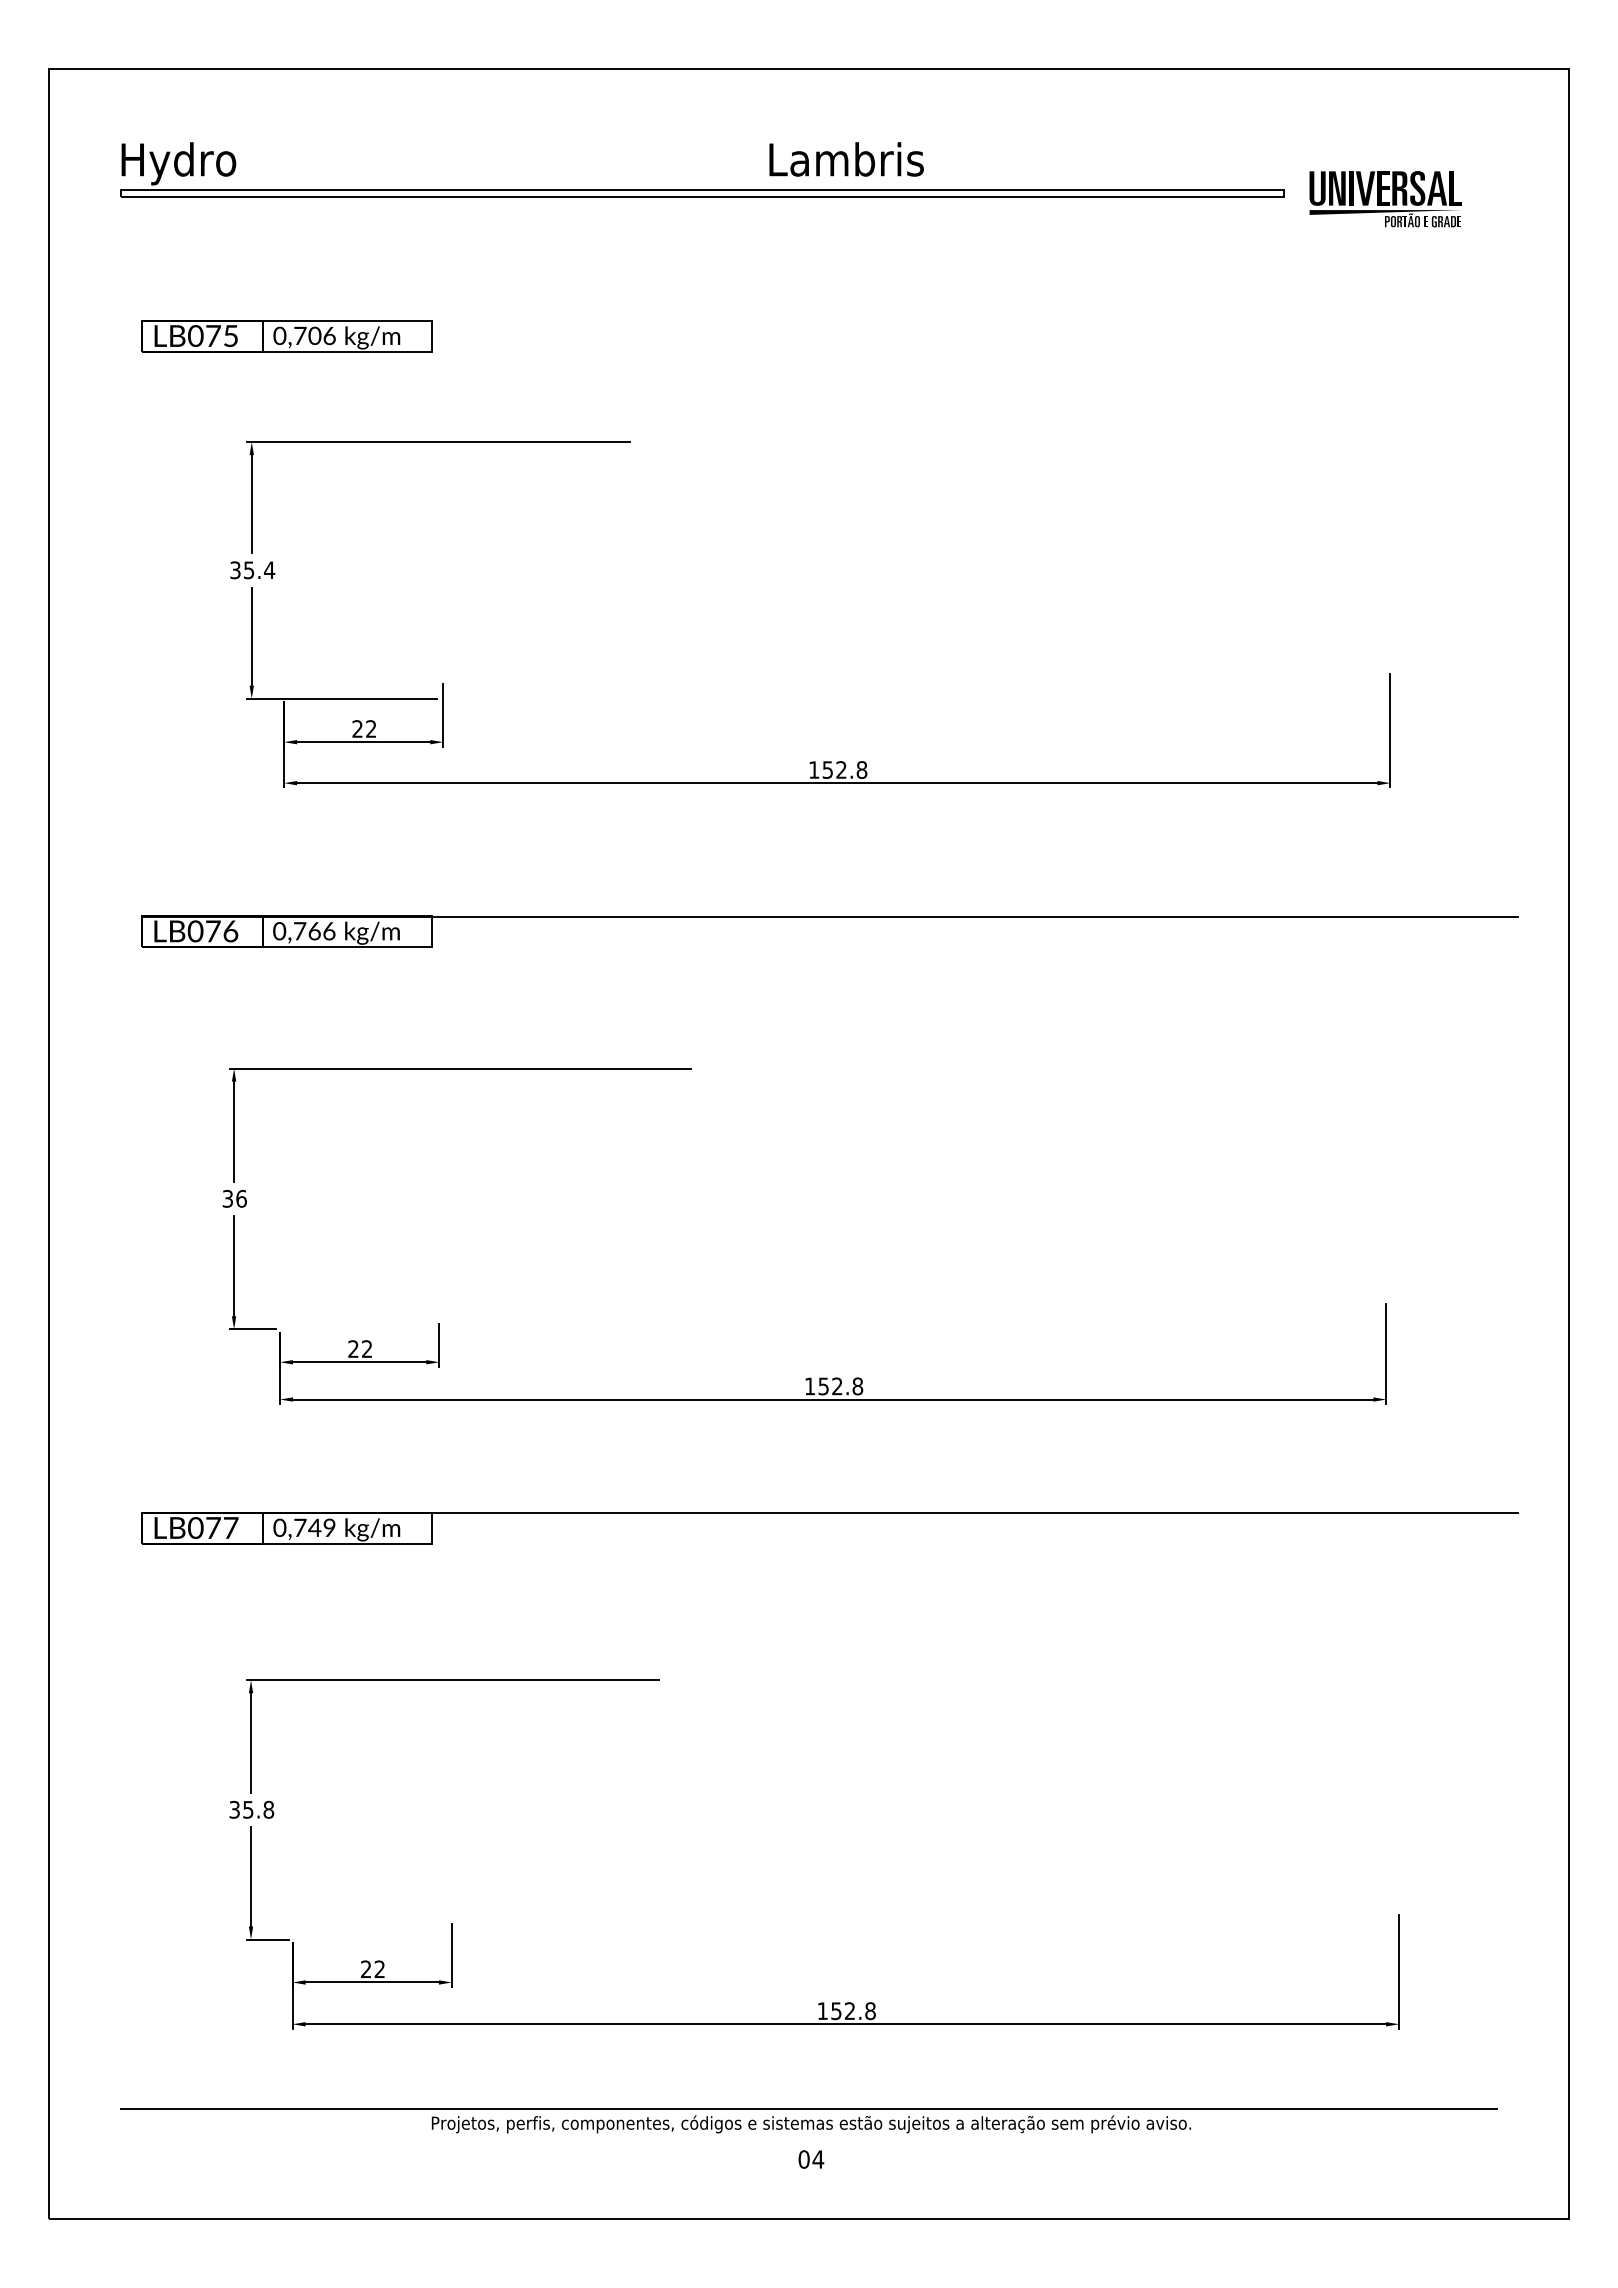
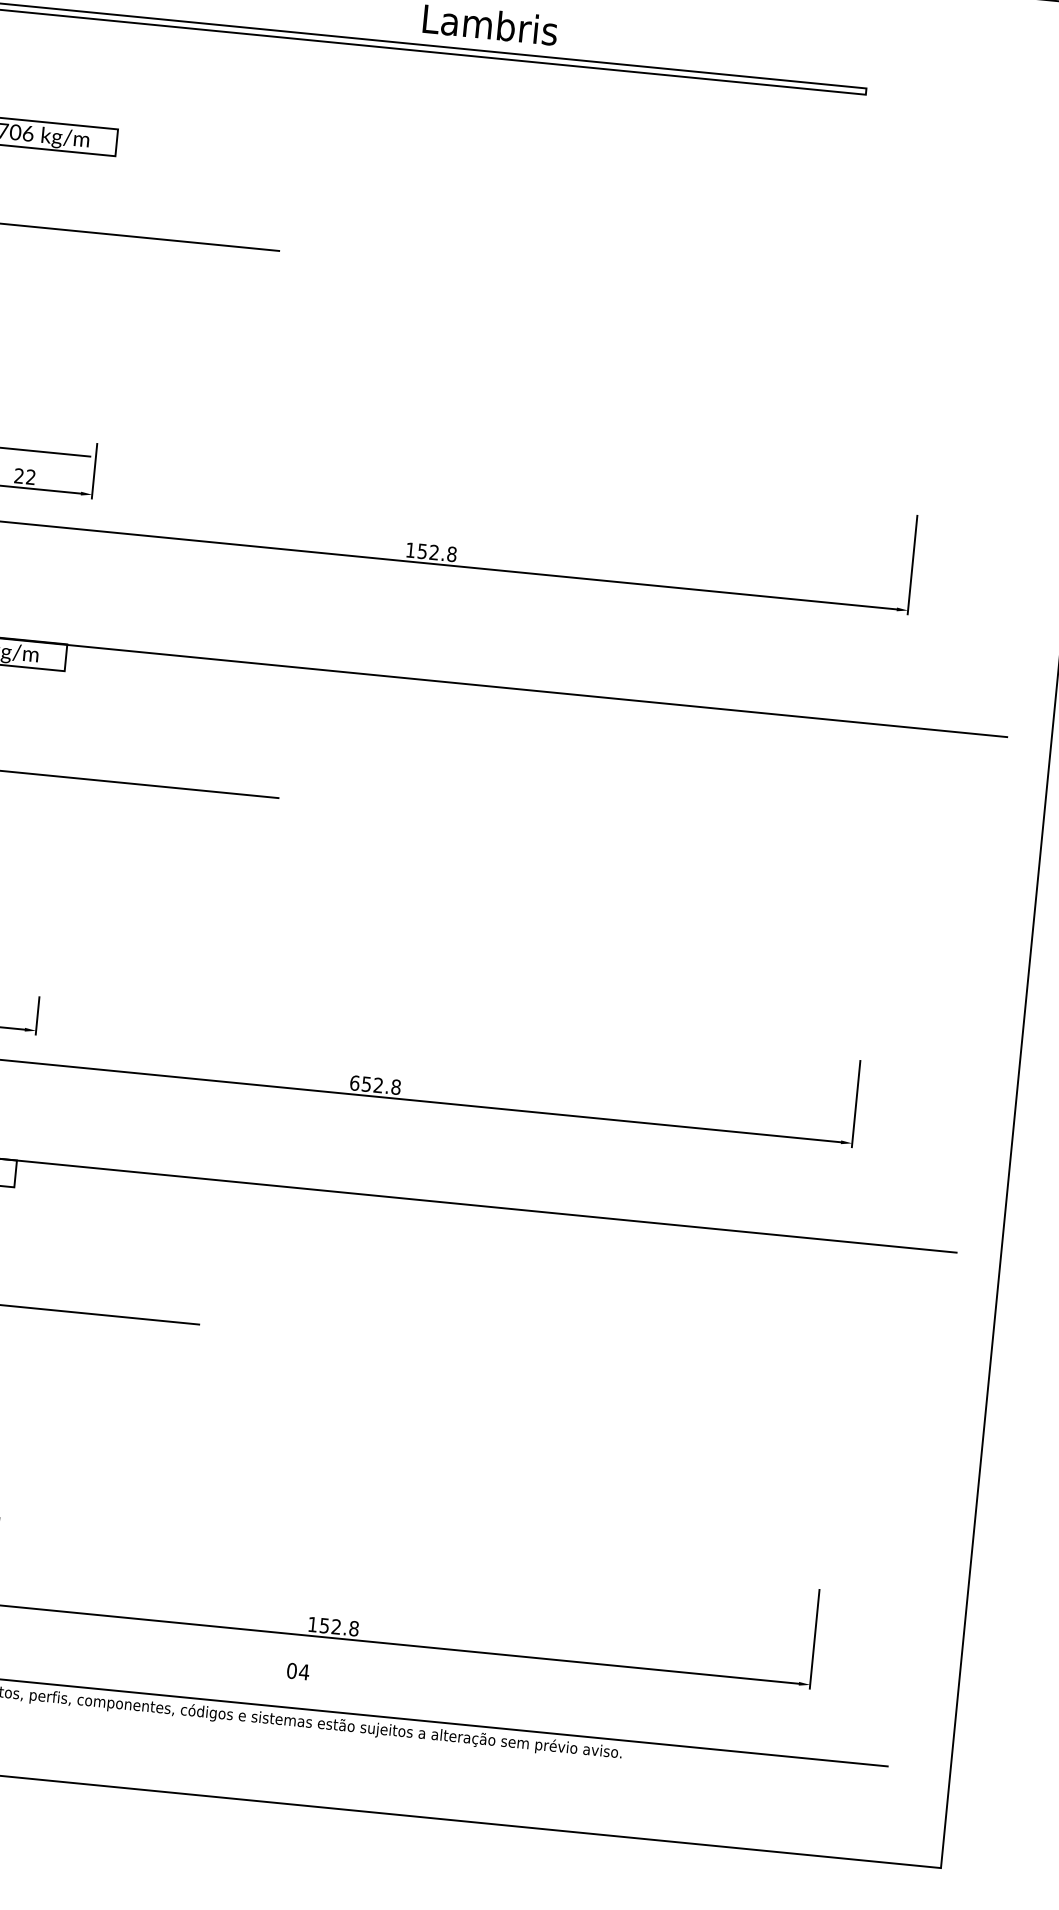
part: (1385, 199) -> (953, 105), removed
text: (809, 1386) -> (354, 1083), 152.8 -> 652.8
text: (811, 2159) -> (298, 1671), moved

